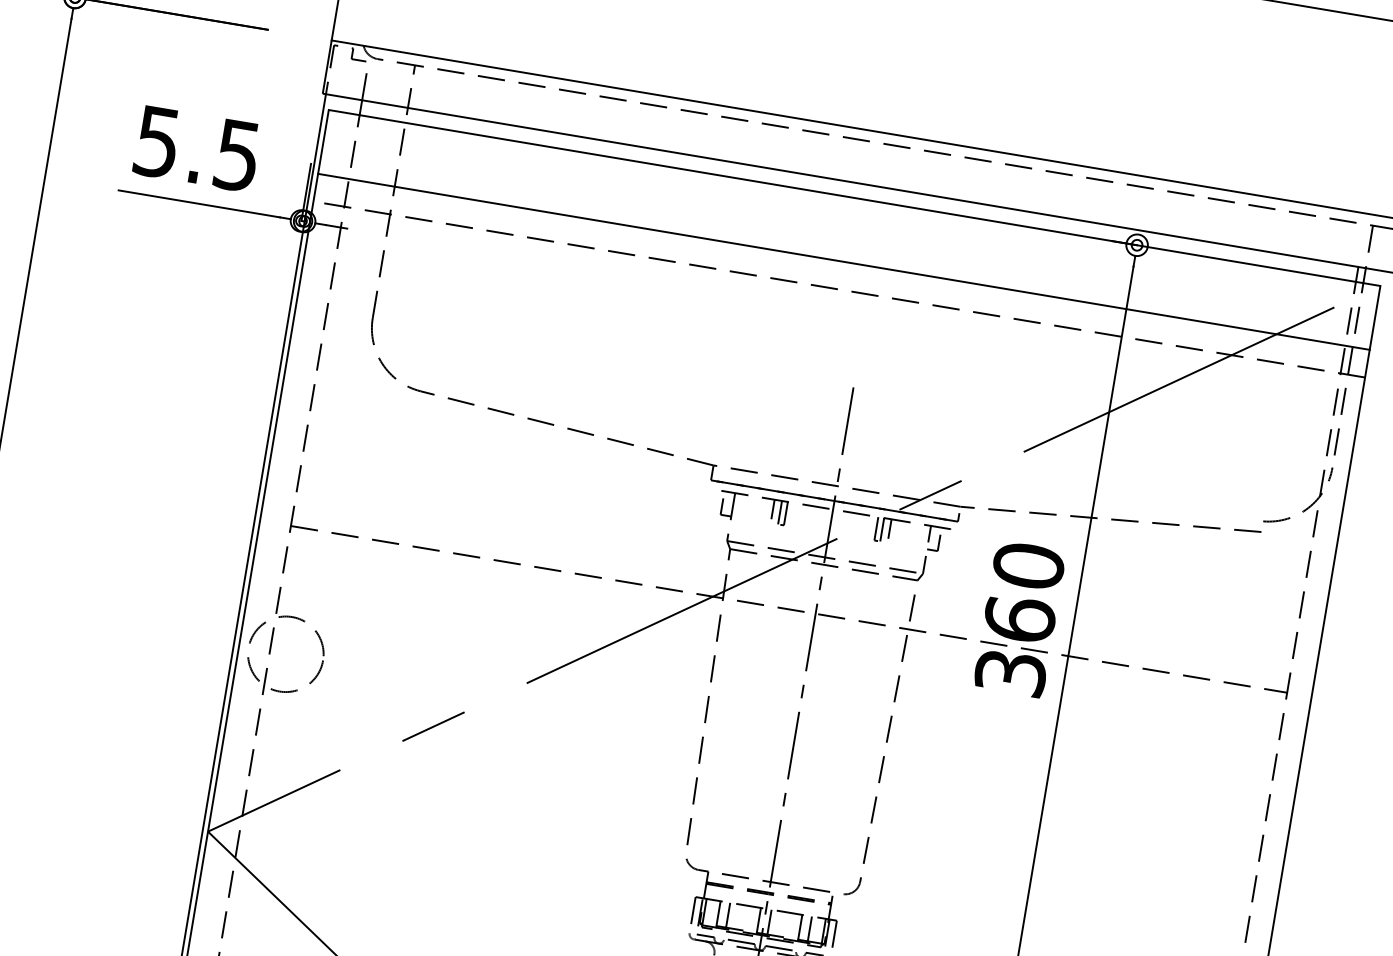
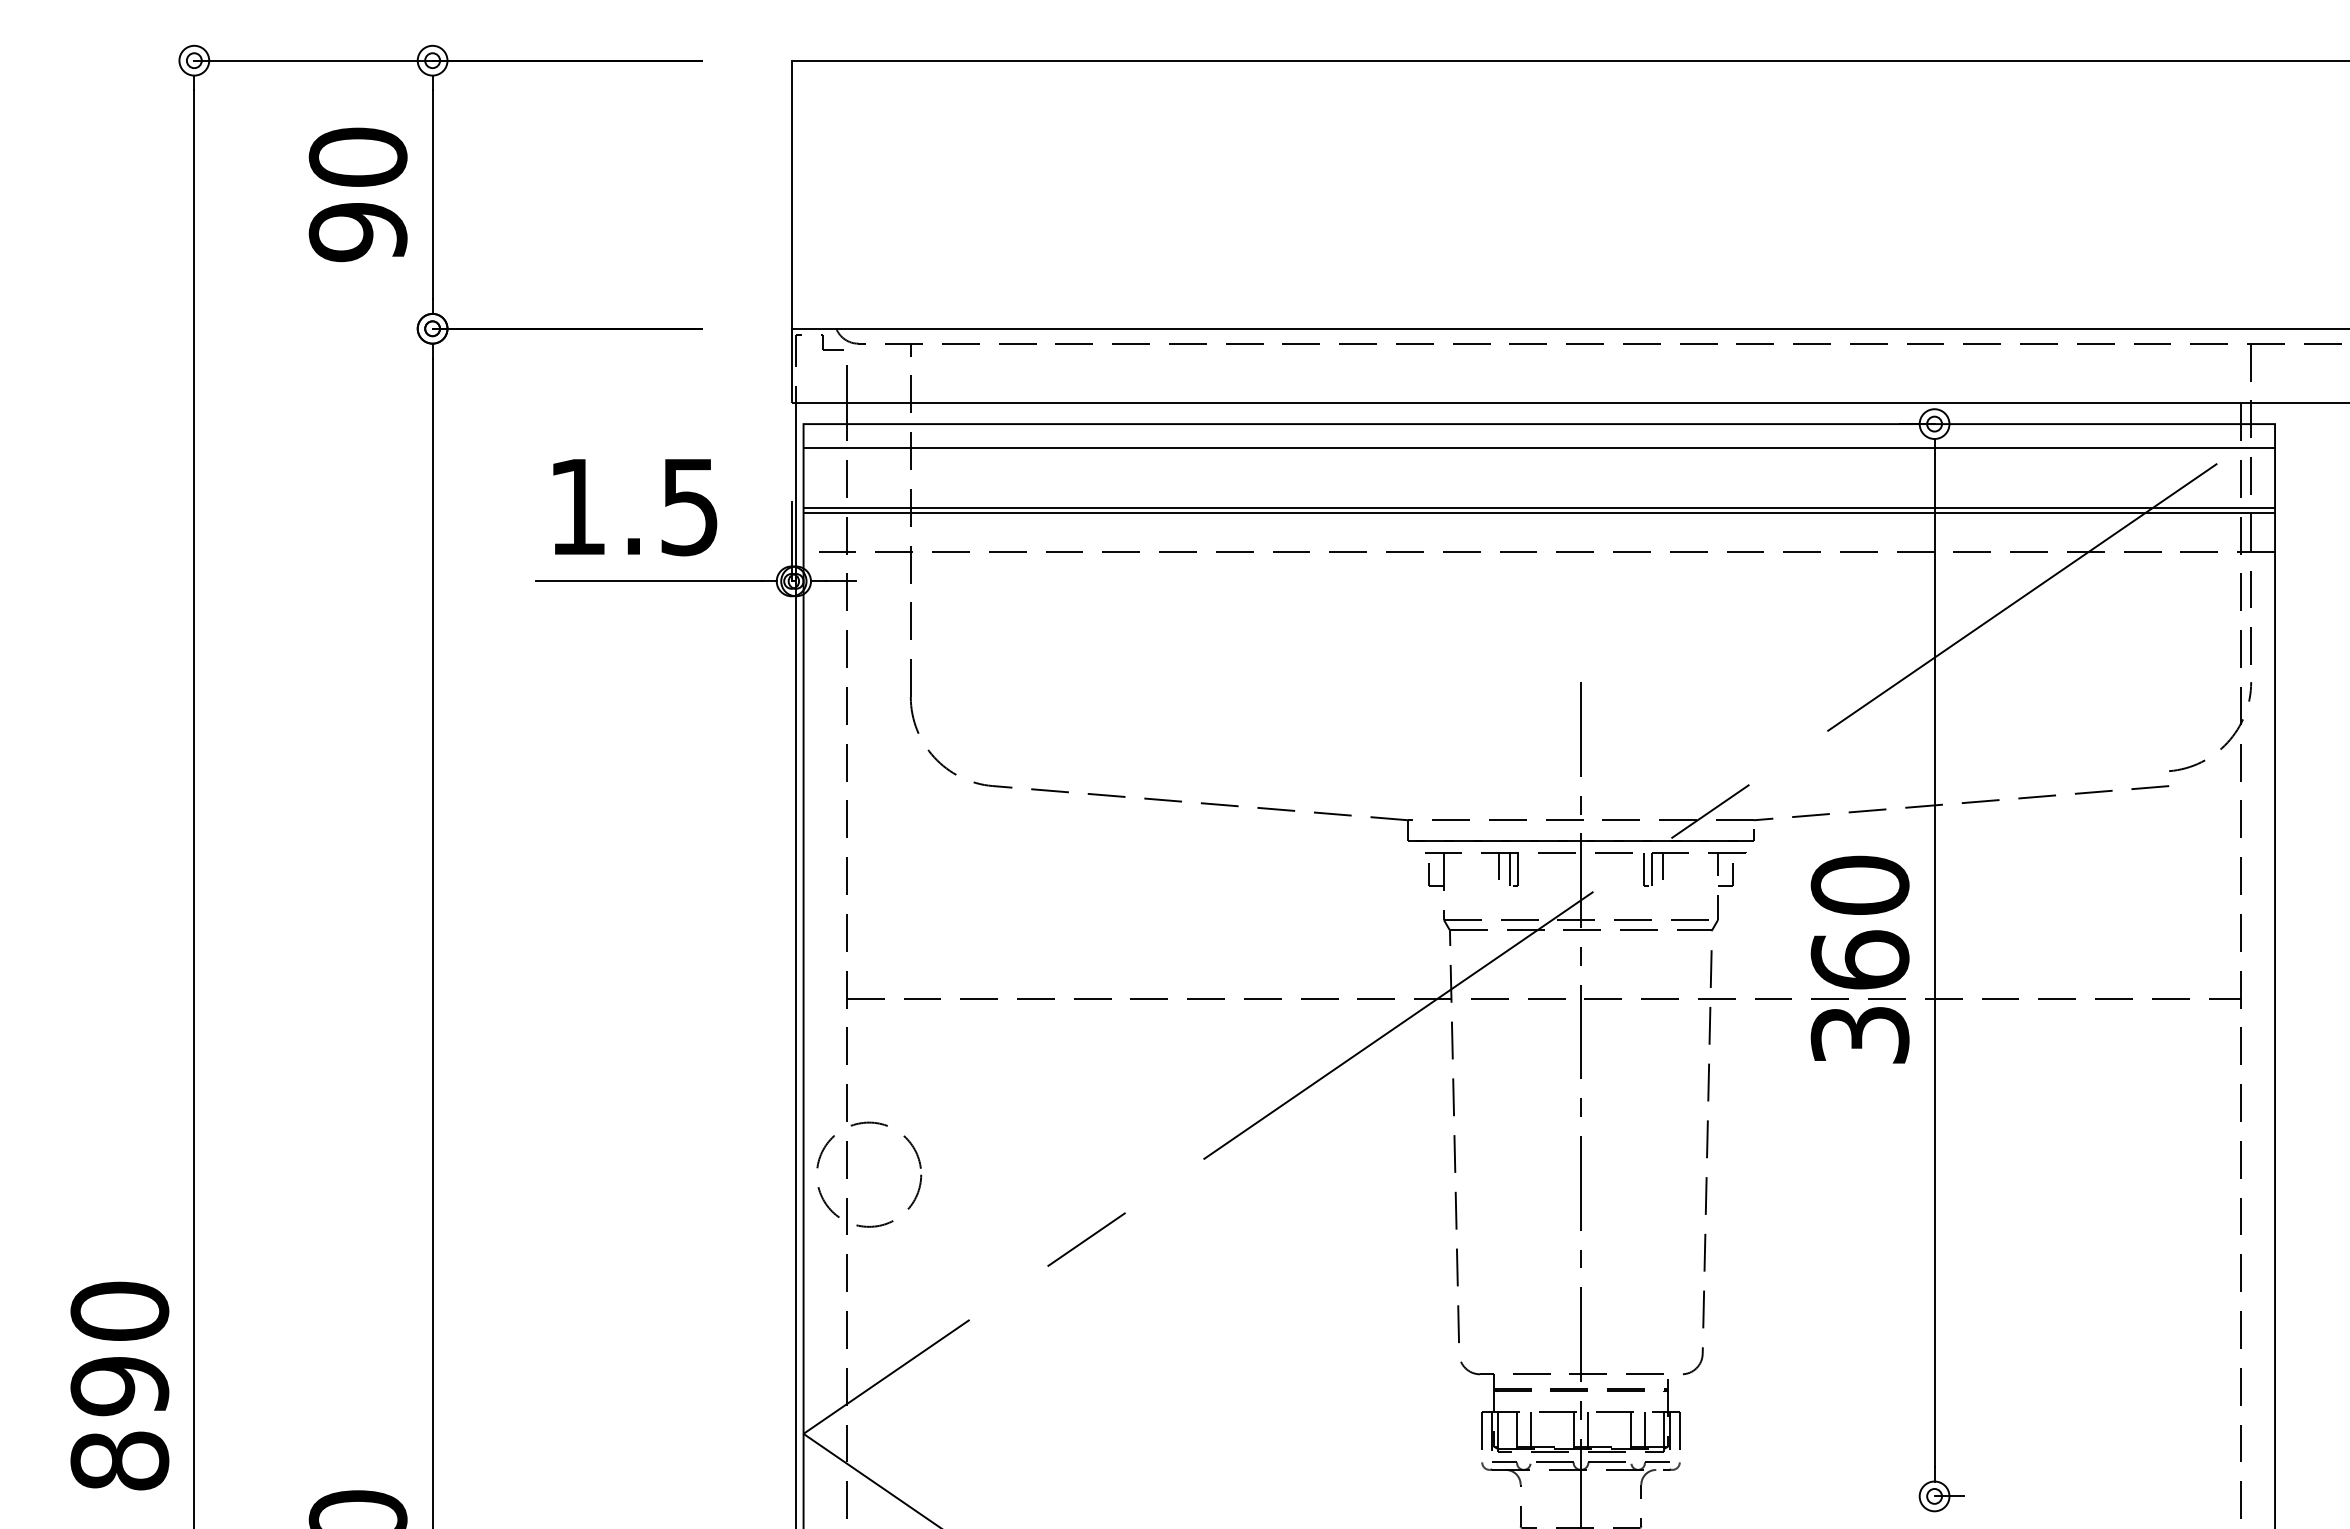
text: (156, 142) -> (576, 507), 5.5 -> 1.5
line: (851, 214) -> (1539, 447), added
line: (844, 257) -> (1539, 507), added

